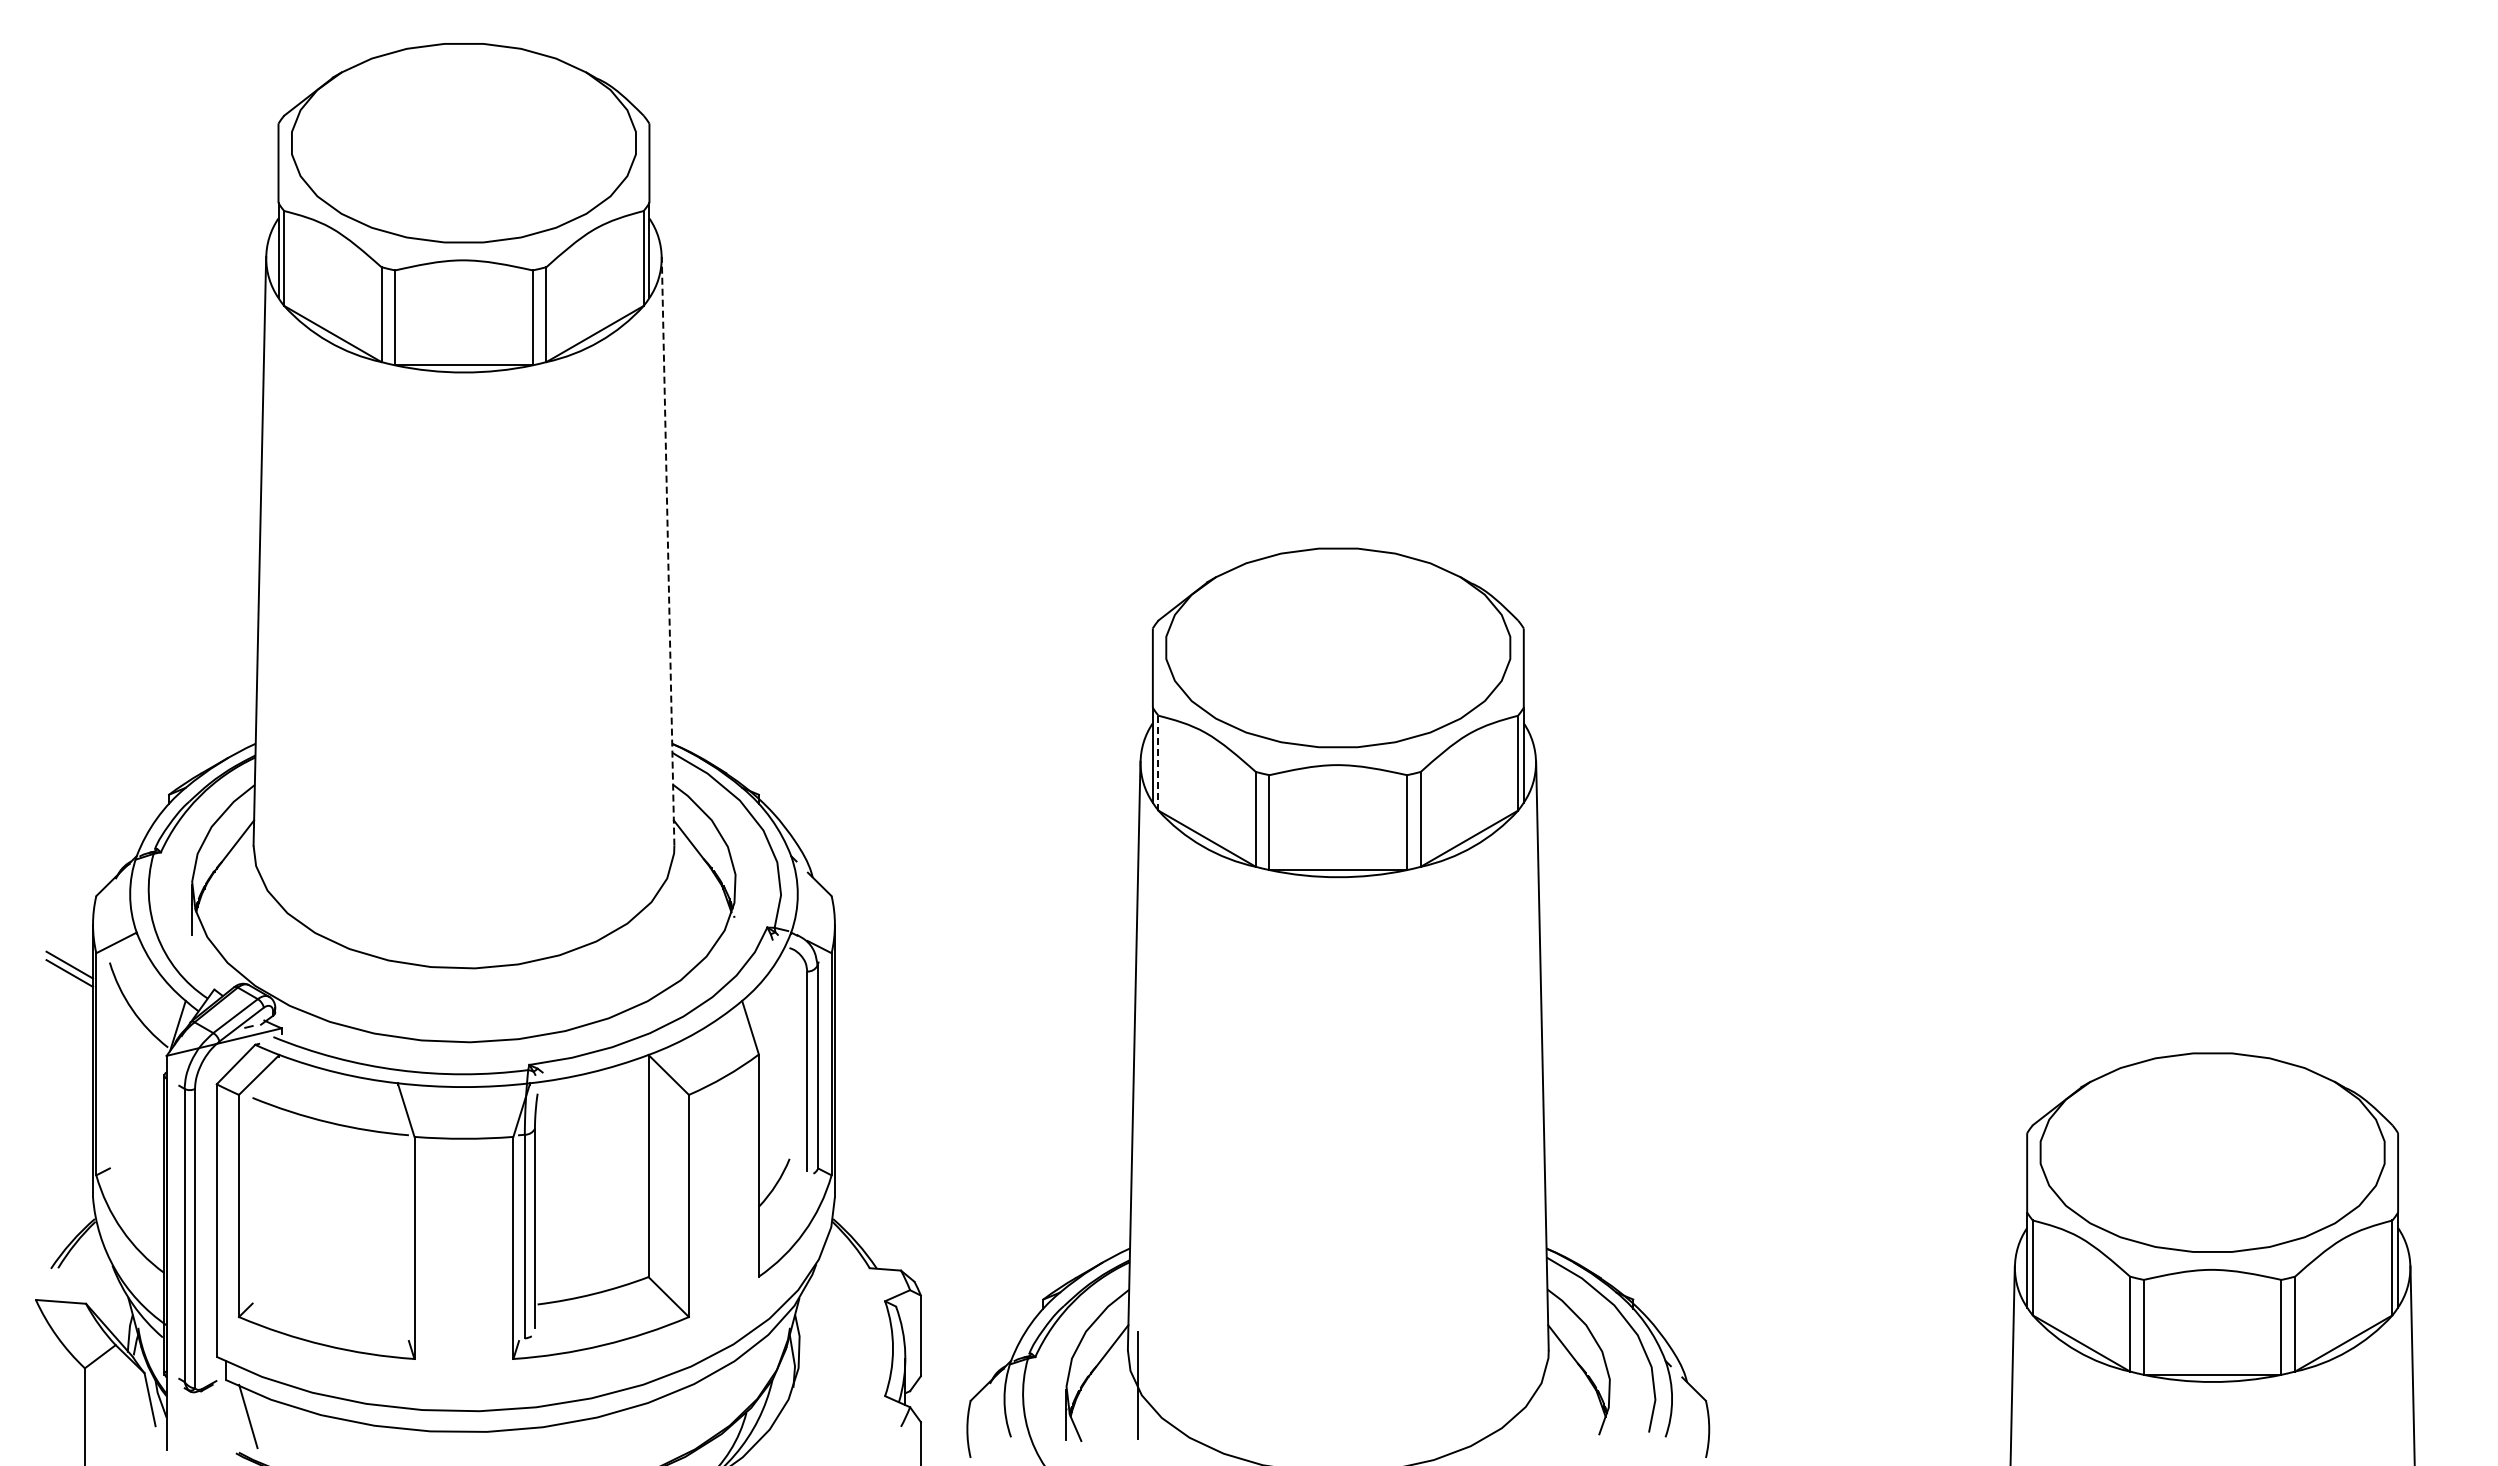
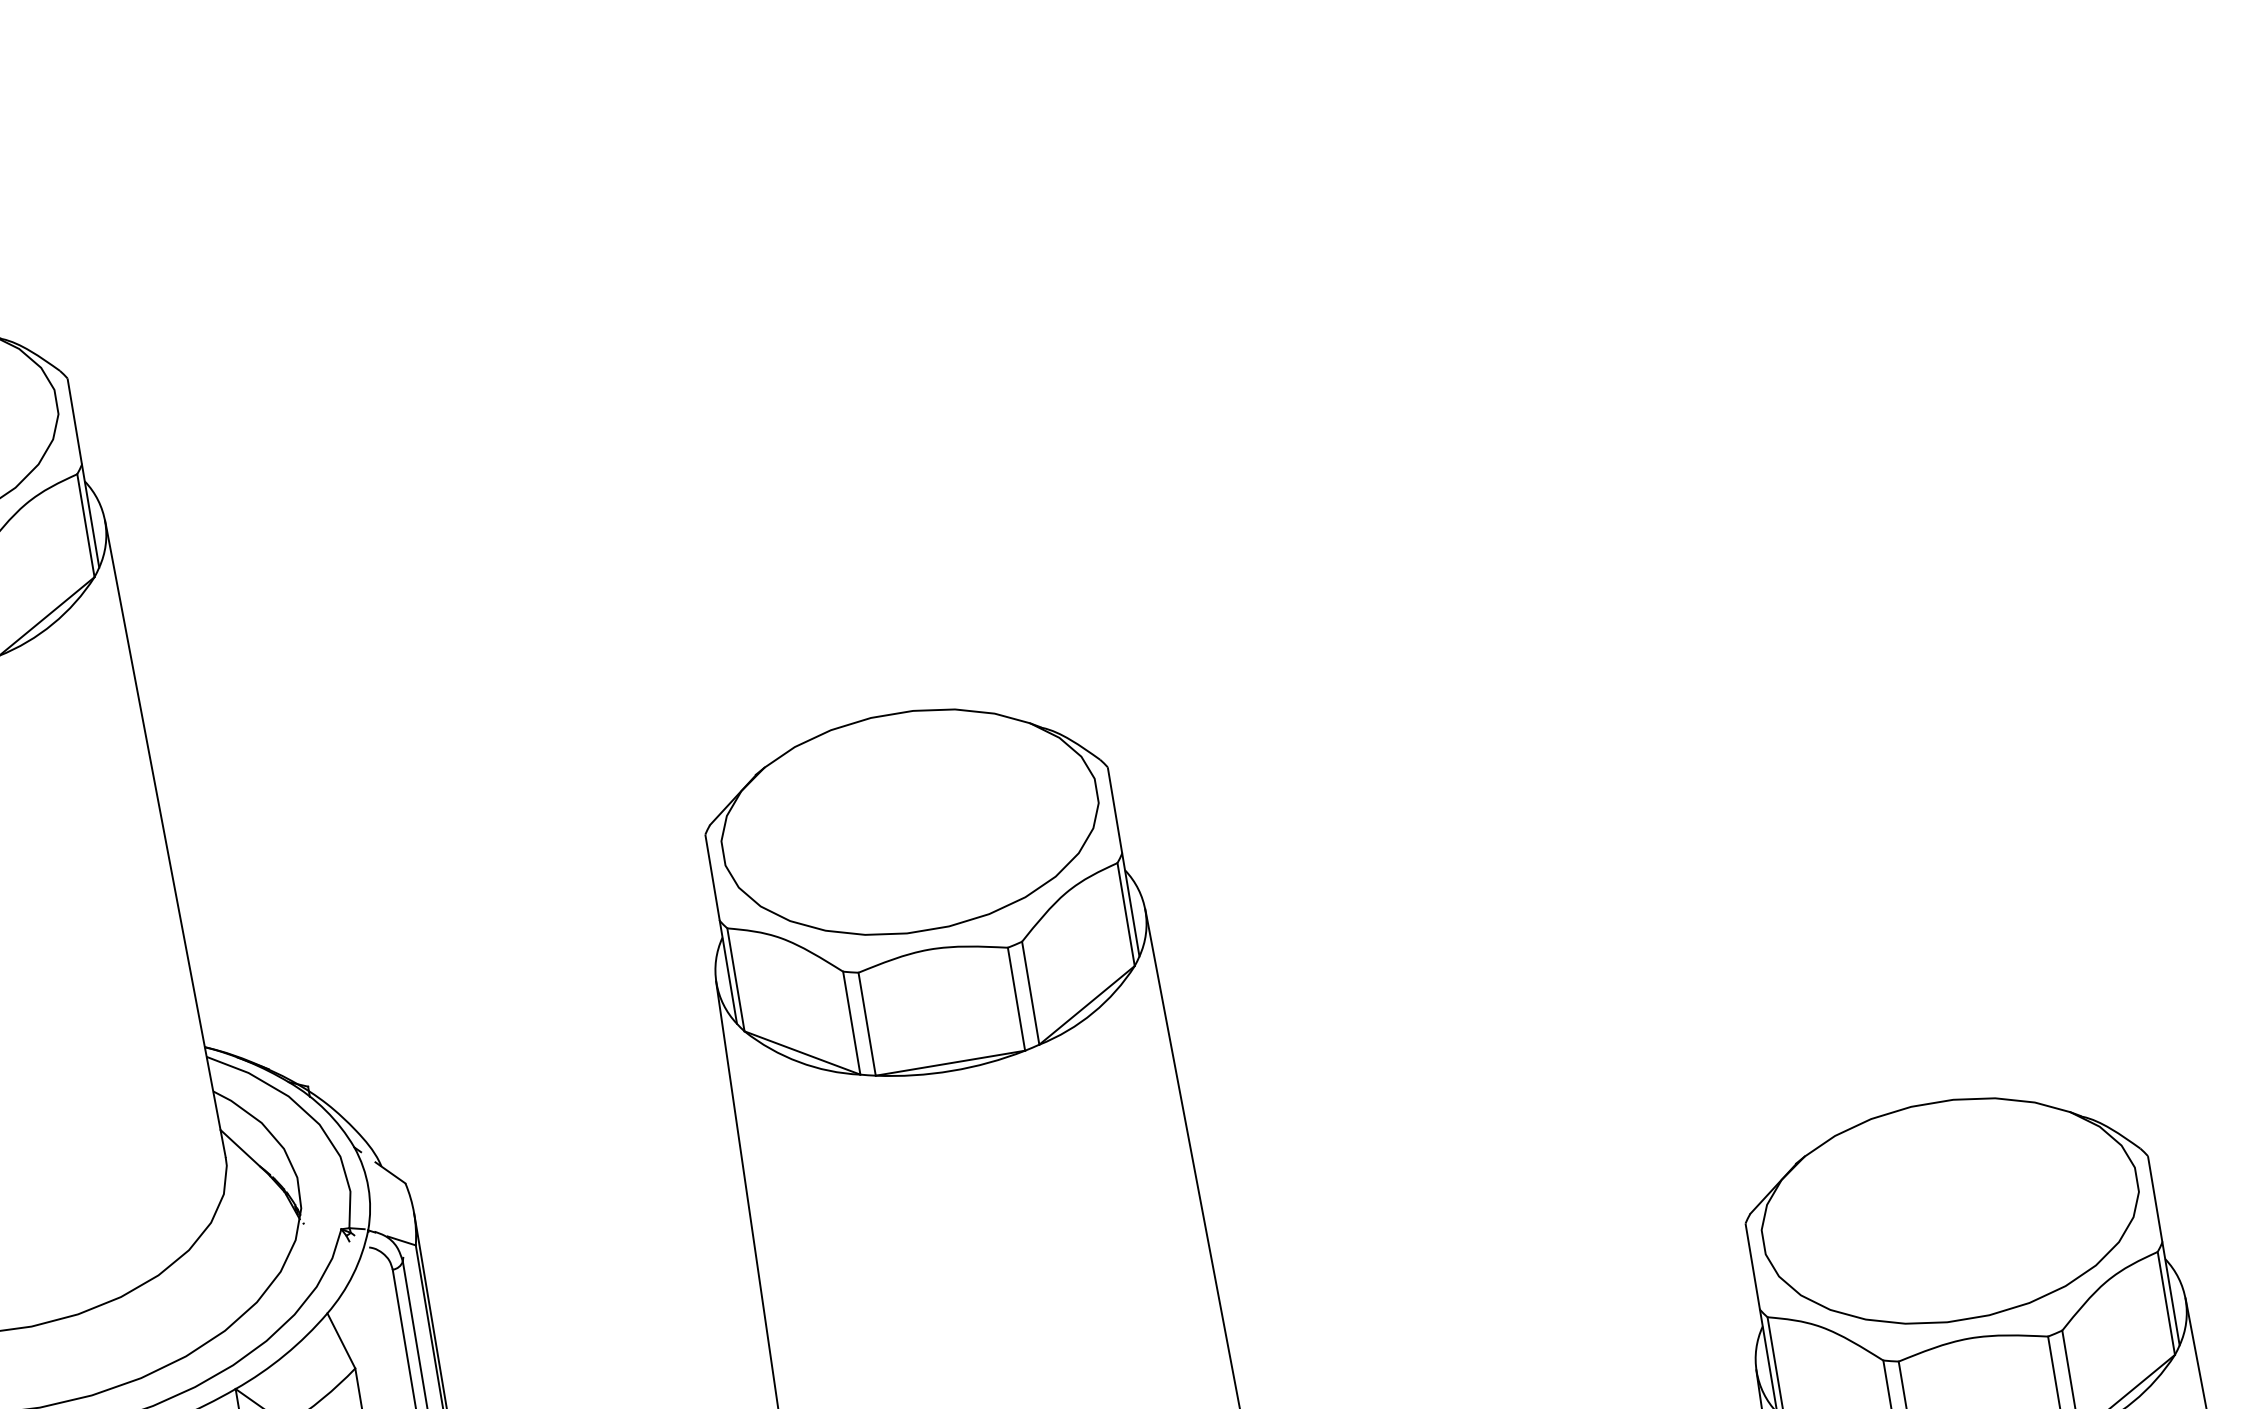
line: (668, 550) -> (165, 838), dashed -> solid
line: (1158, 763) -> (736, 980), dashed -> solid

